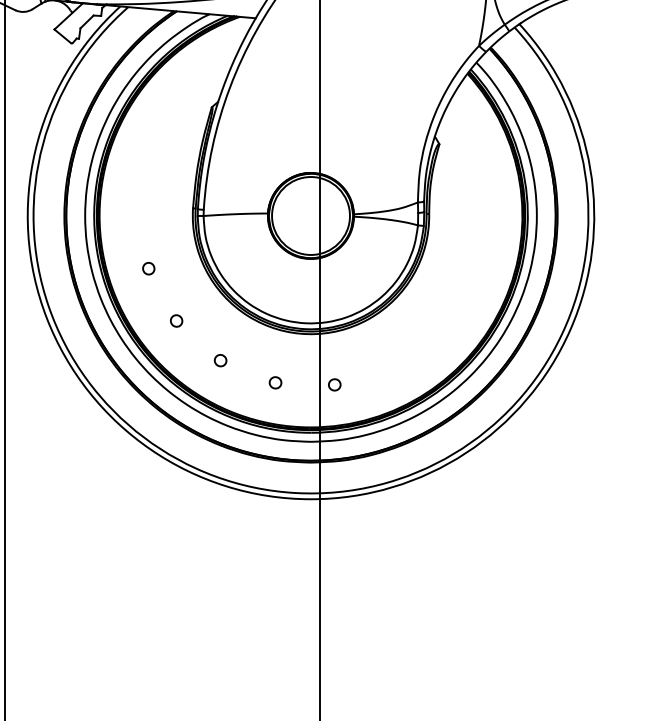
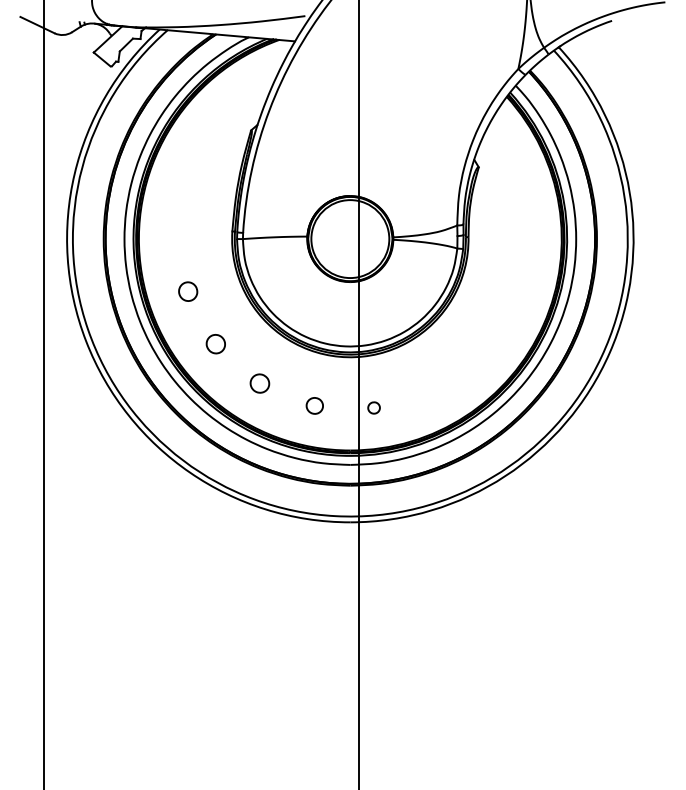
part: (148, 268) -> (187, 291), size x1.6
part: (176, 320) -> (215, 343), size x1.6
part: (220, 360) -> (259, 383), size x1.6
part: (275, 382) -> (314, 405), size x1.4

